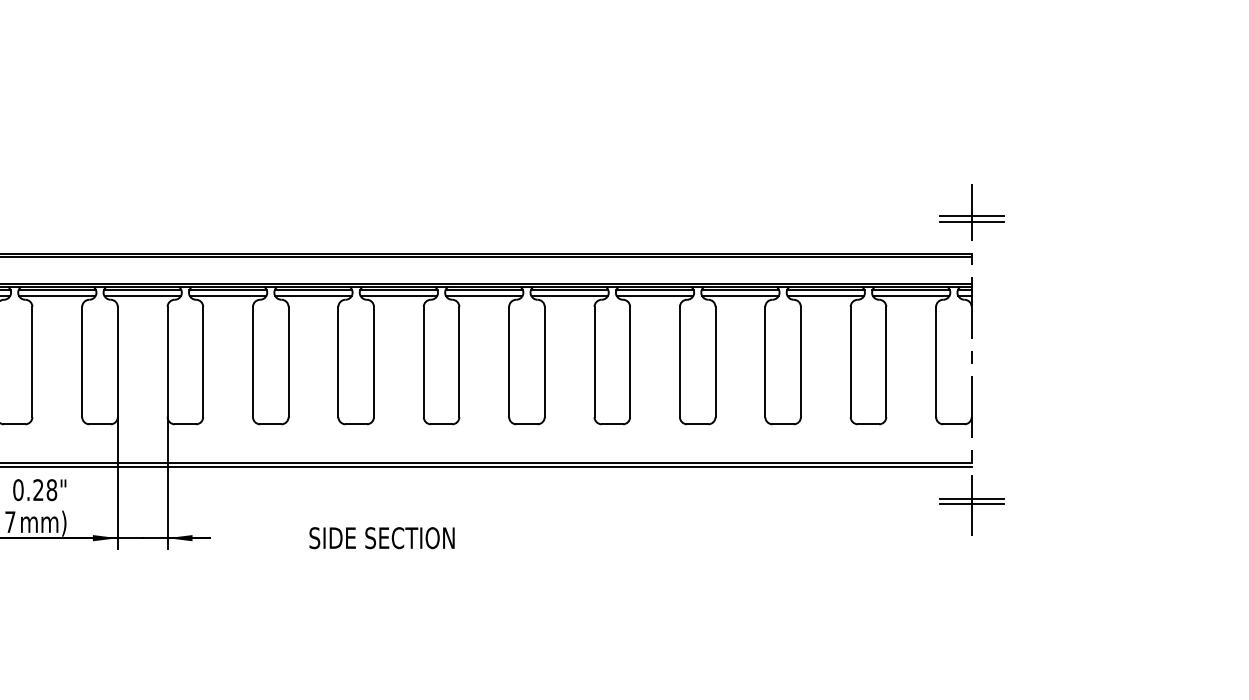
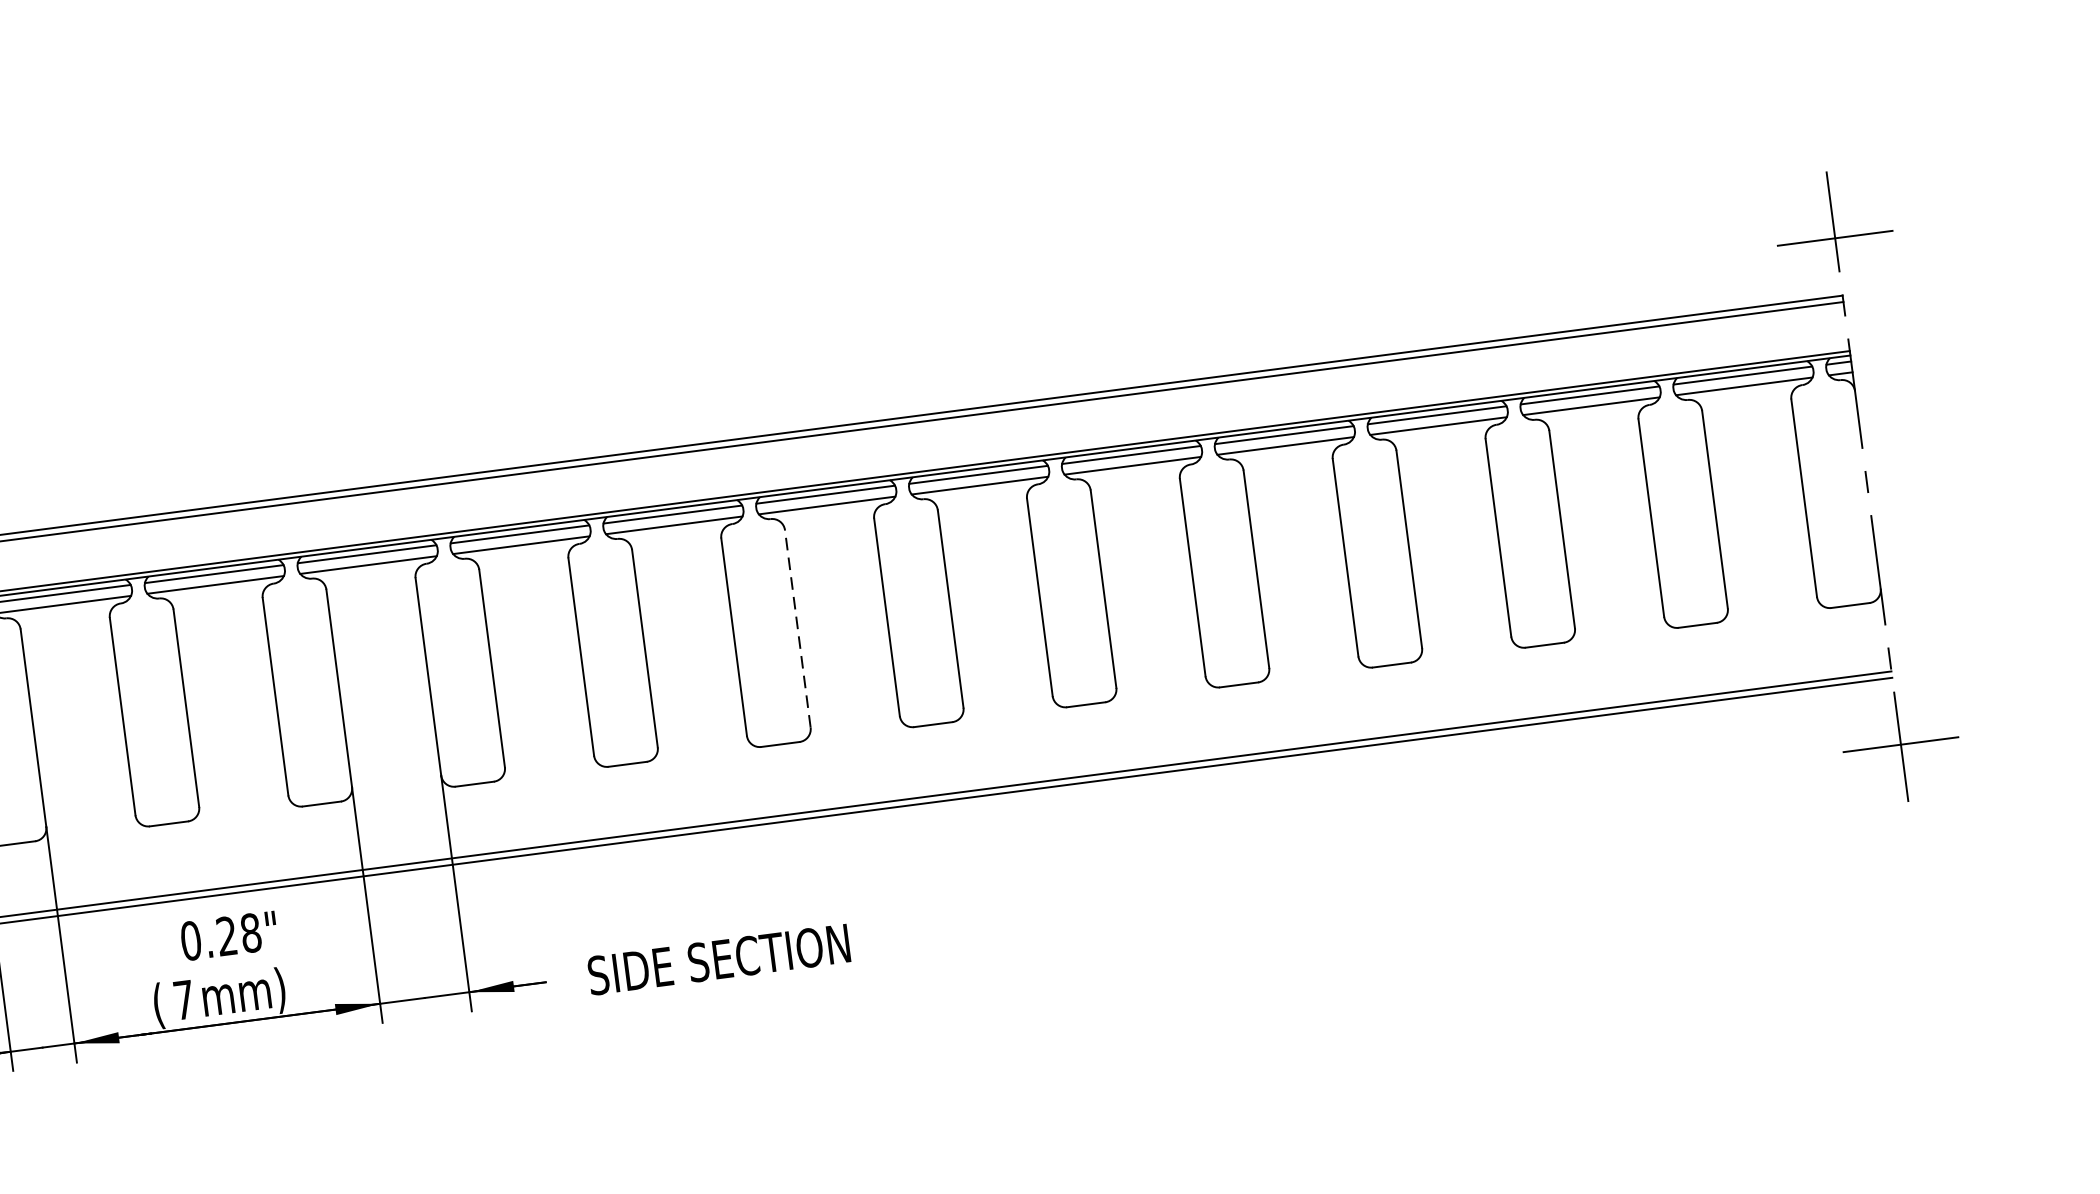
line: (971, 216) -> (1833, 229), removed
line: (373, 361) -> (796, 628), solid -> dashed
line: (971, 499) -> (1899, 736), removed
text: (381, 538) -> (718, 960), moved

